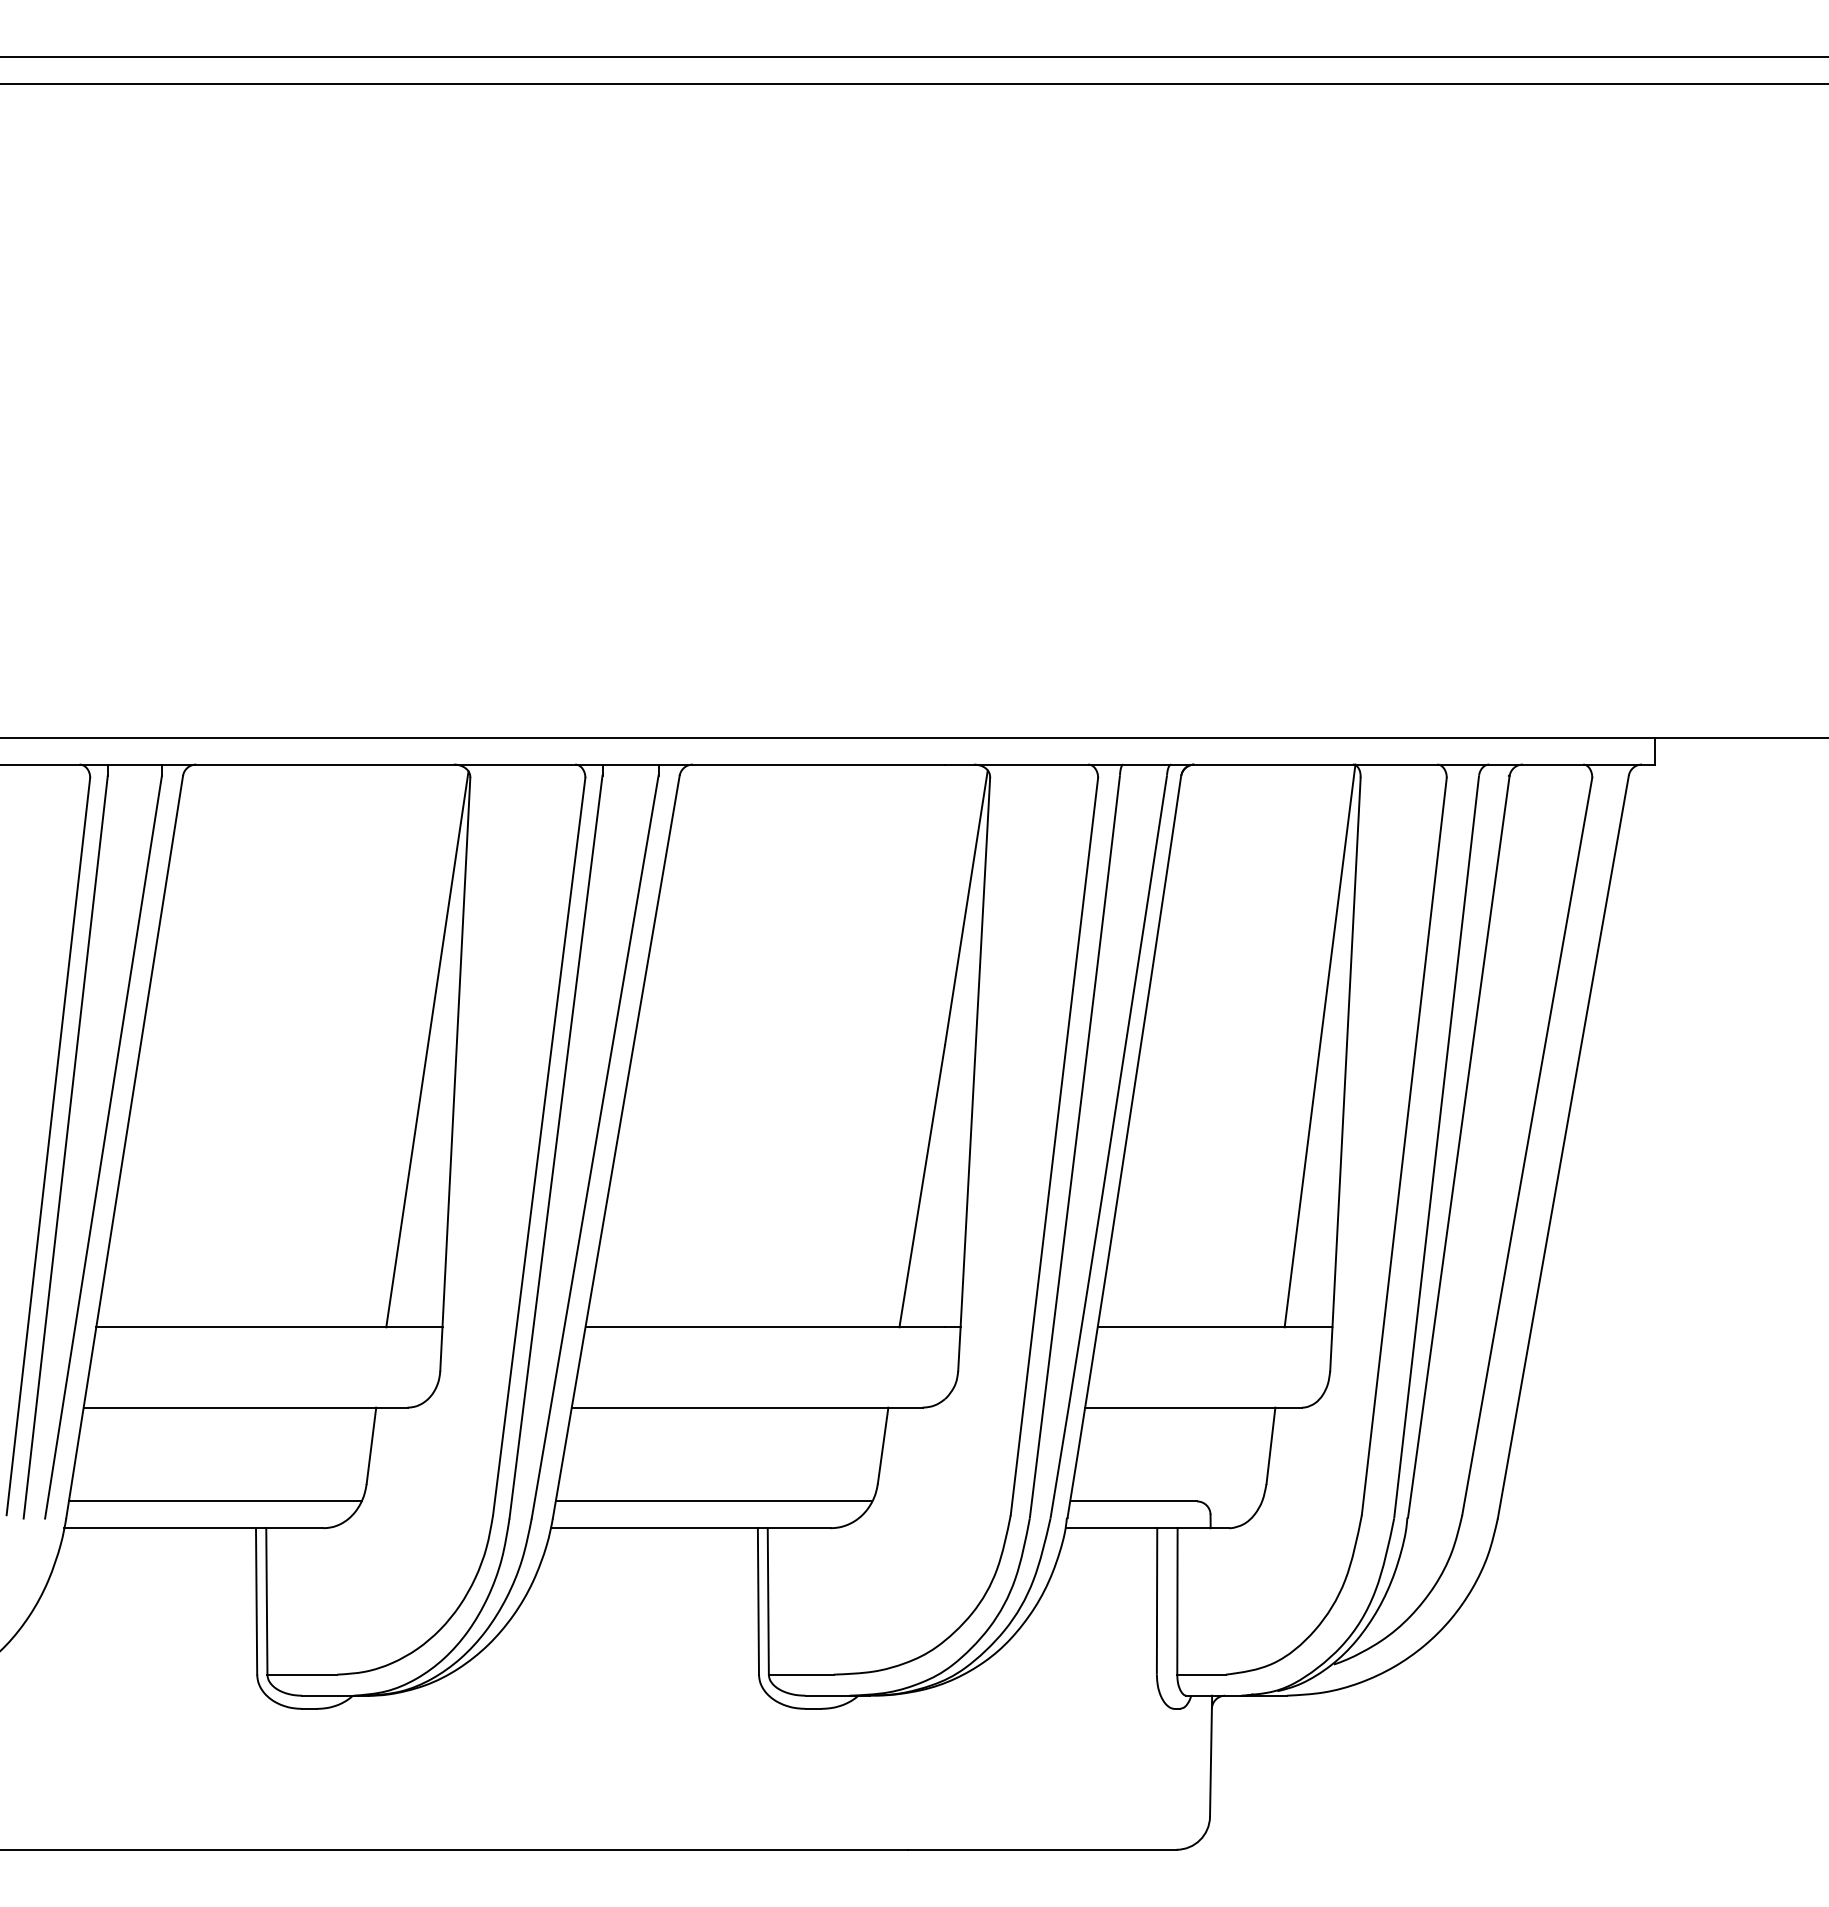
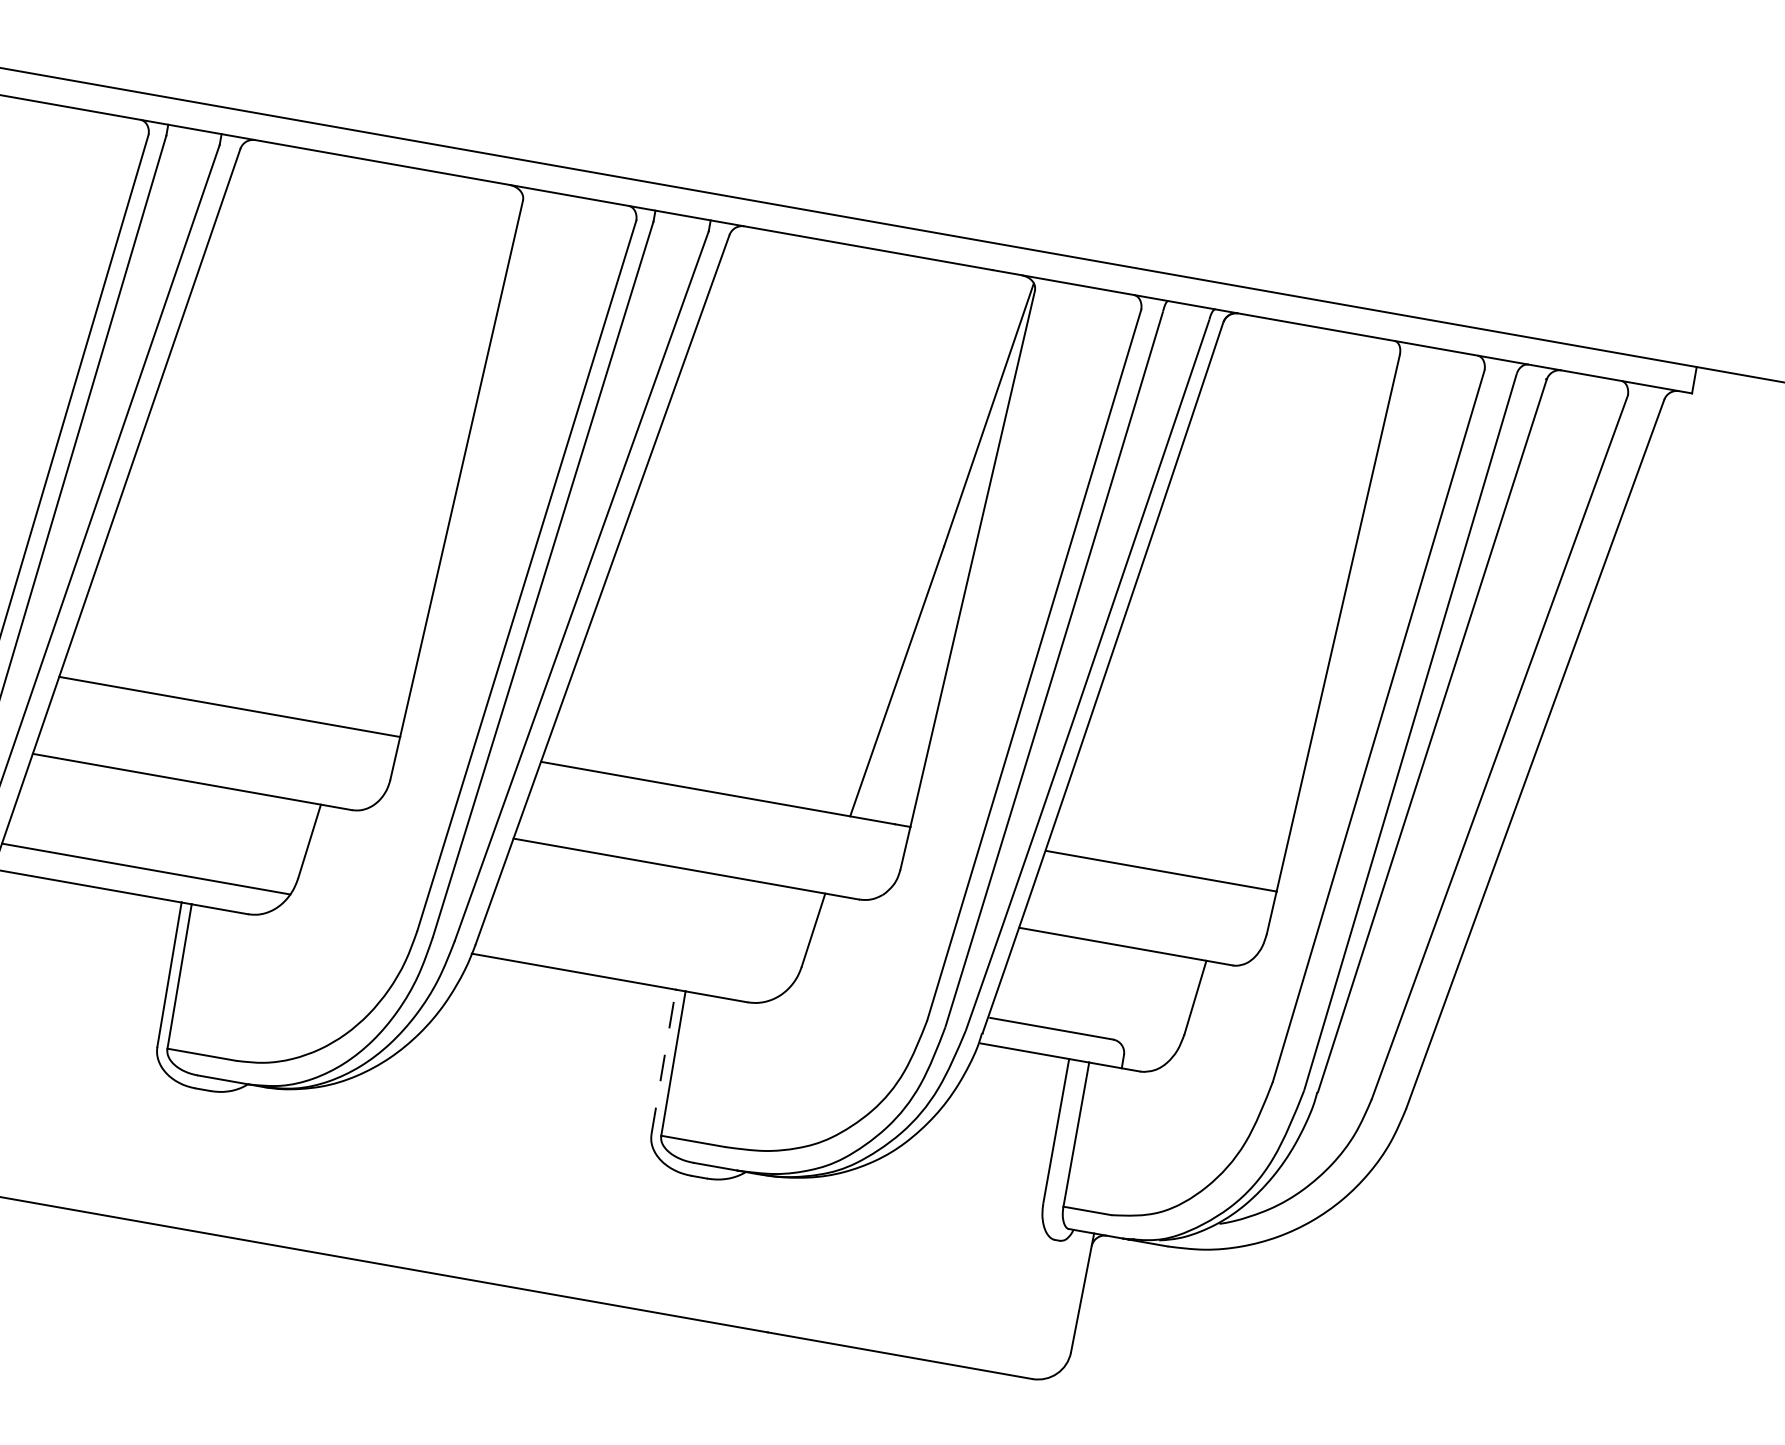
line: (1319, 1045) -> (1312, 611), removed
line: (427, 1049) -> (433, 460), removed
line: (713, 1501) -> (636, 955), removed
line: (758, 1600) -> (663, 1060), solid -> dashed

